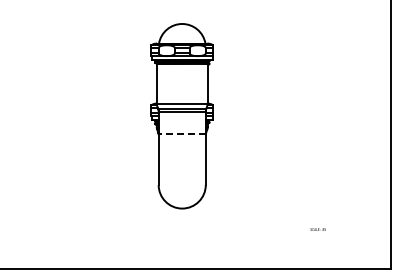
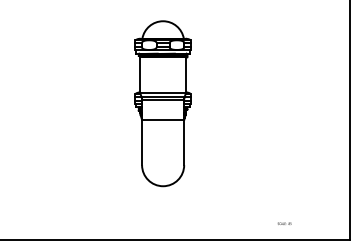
line: (182, 133) -> (163, 119), dashed -> solid
text: (317, 229) -> (284, 223), moved

